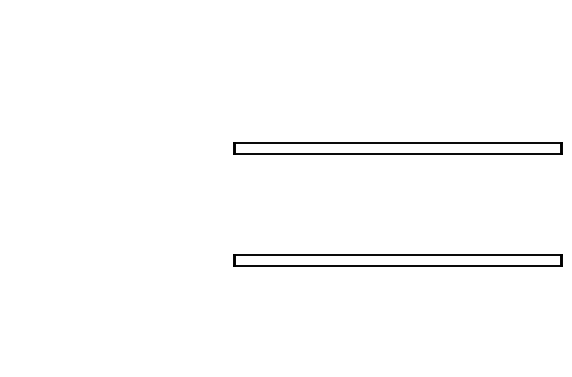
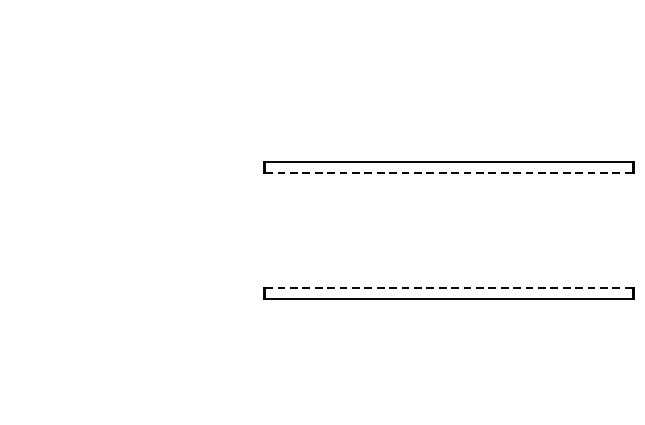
line: (398, 153) -> (449, 173), solid -> dashed
line: (398, 255) -> (449, 288), solid -> dashed

